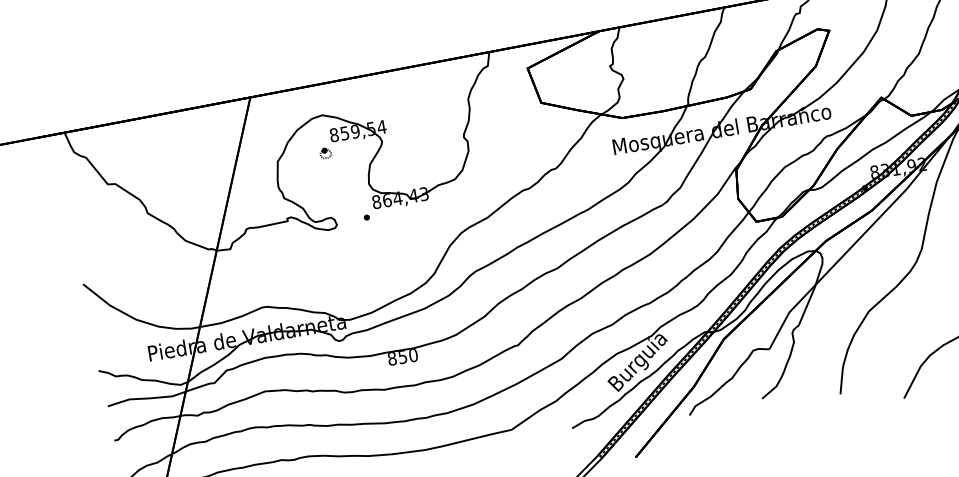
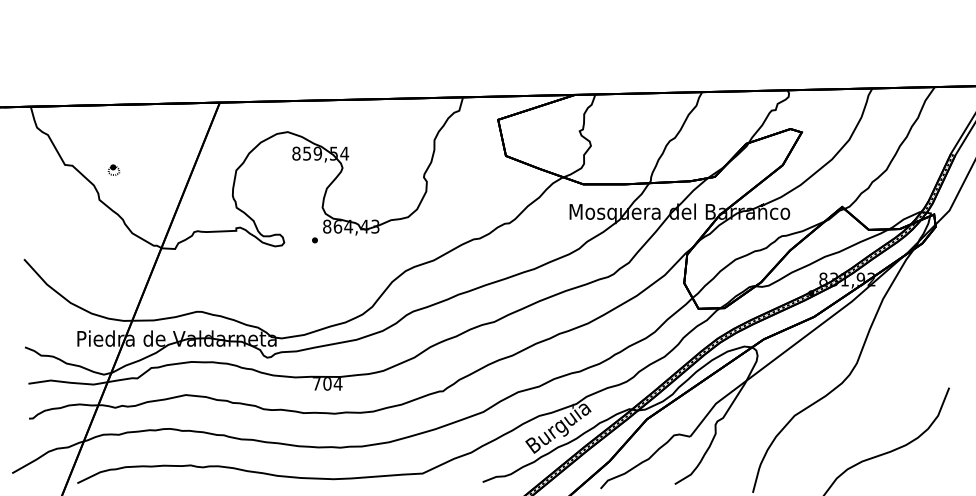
part: (325, 152) -> (113, 169), moved
text: (402, 356) -> (327, 383), 850 -> 704

